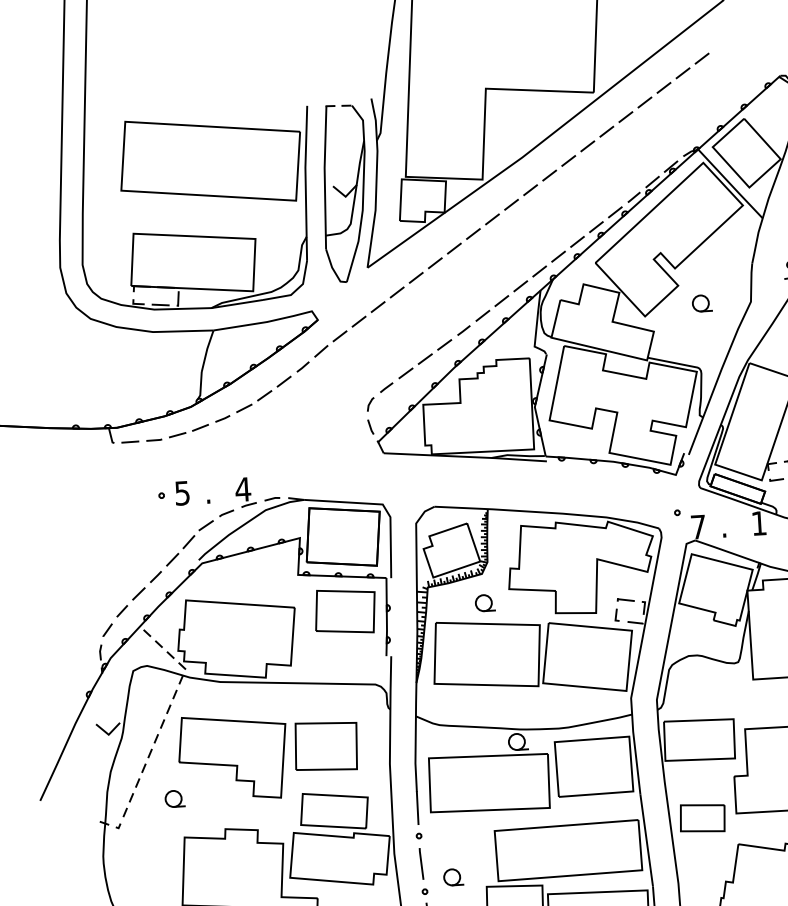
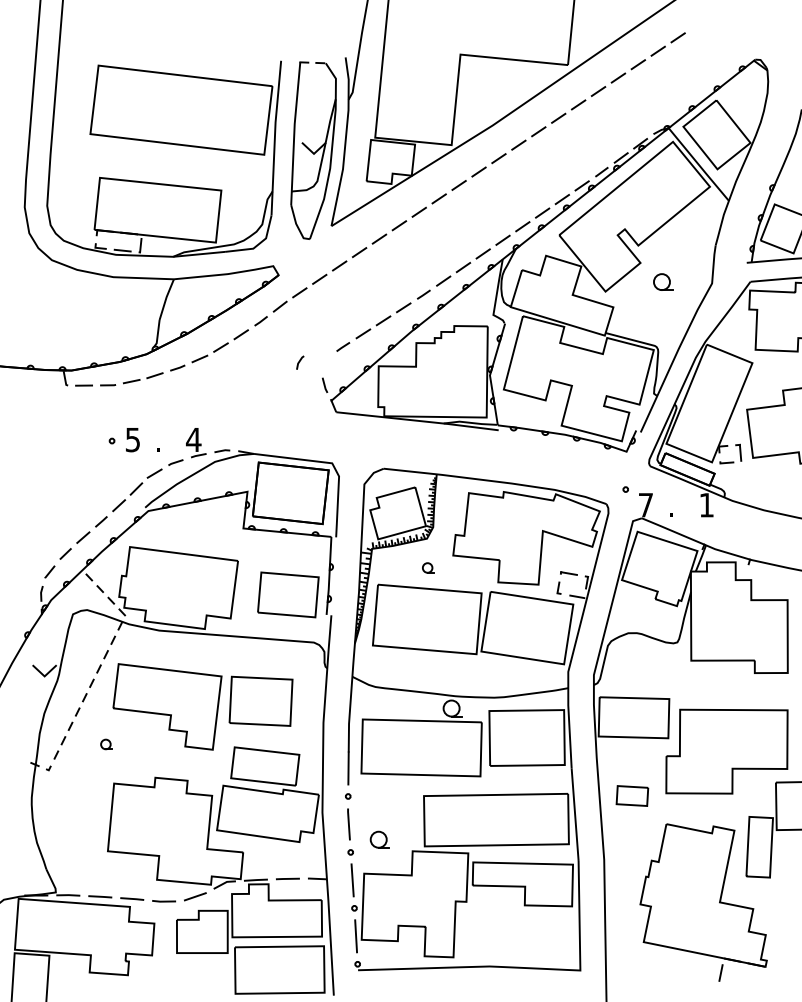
line: (370, 403) -> (300, 361), moved
part: (485, 602) -> (428, 567), size x0.6
part: (345, 611) -> (288, 594), moved
part: (174, 798) -> (106, 744), size x0.6
part: (702, 817) -> (632, 795), size x0.7

